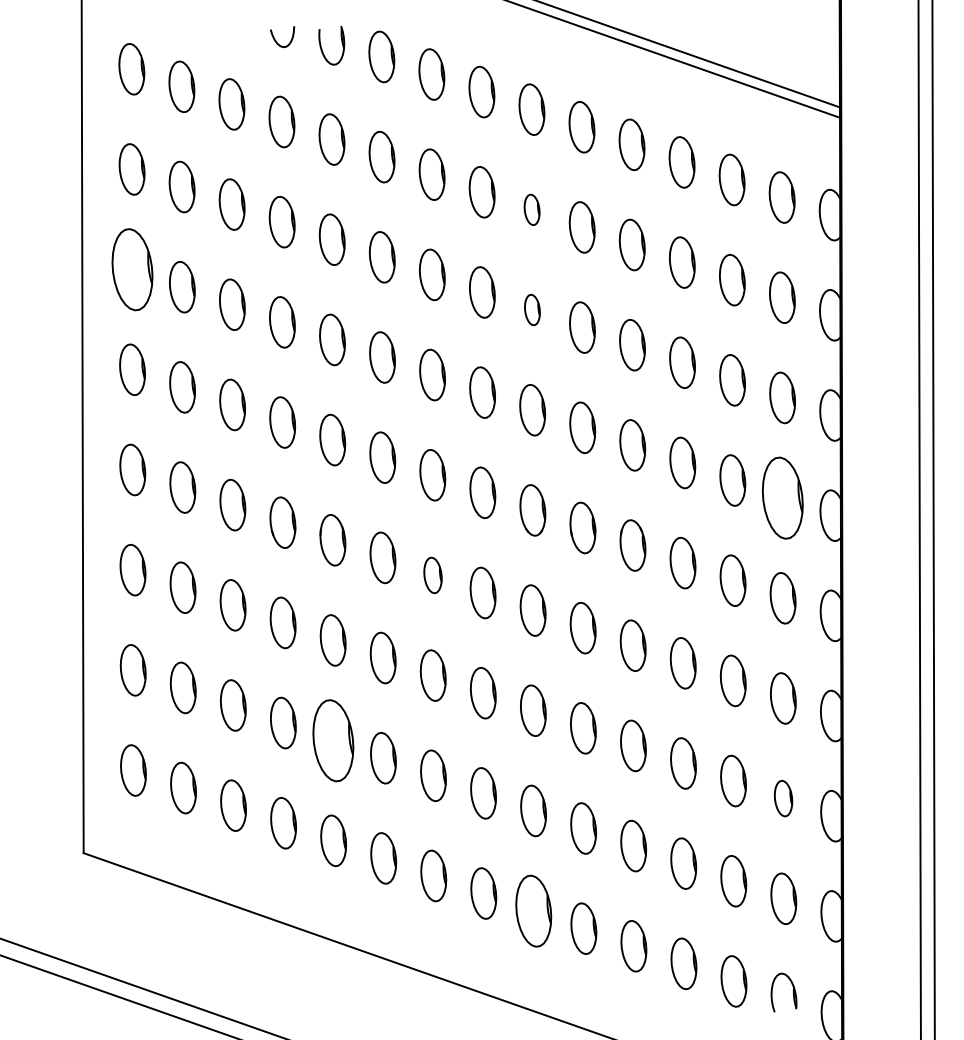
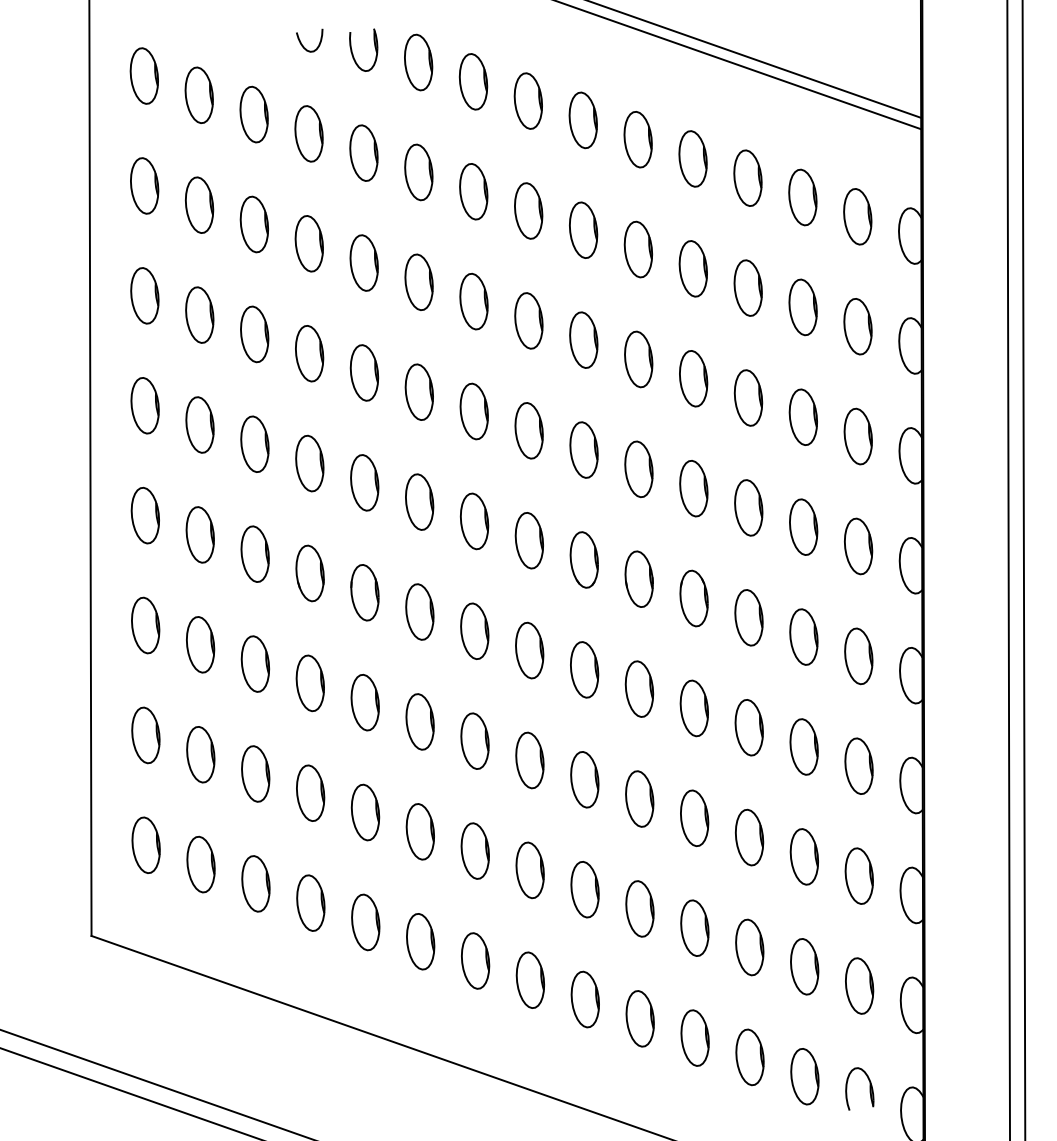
part: (531, 209) -> (582, 229), size x1.67
part: (131, 269) -> (144, 295), size x0.62
part: (532, 309) -> (583, 339), size x1.67
part: (782, 497) -> (858, 545), size x0.62
part: (432, 575) -> (474, 631), size x1.43
part: (333, 740) -> (365, 812), size x0.62
part: (783, 798) -> (859, 876), size x1.43
part: (533, 910) -> (584, 998), size x0.71

